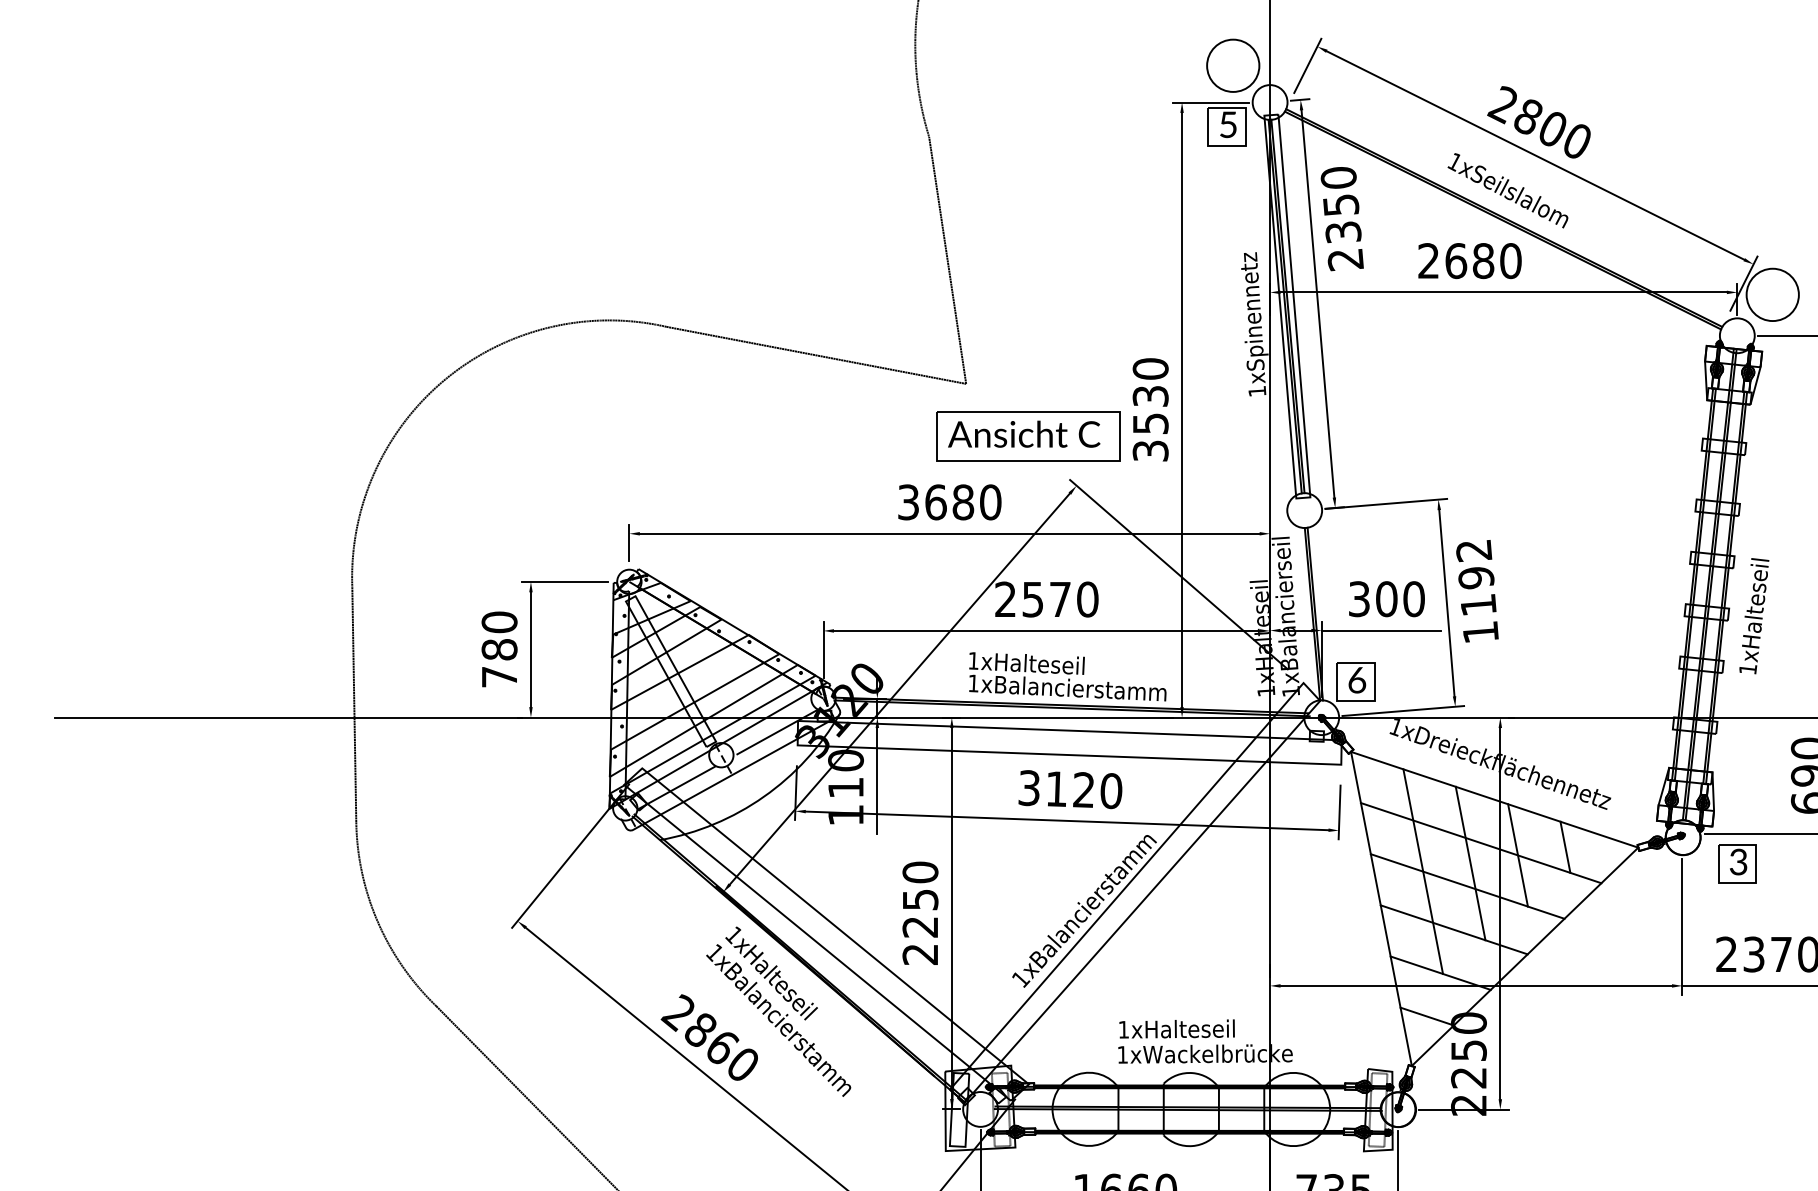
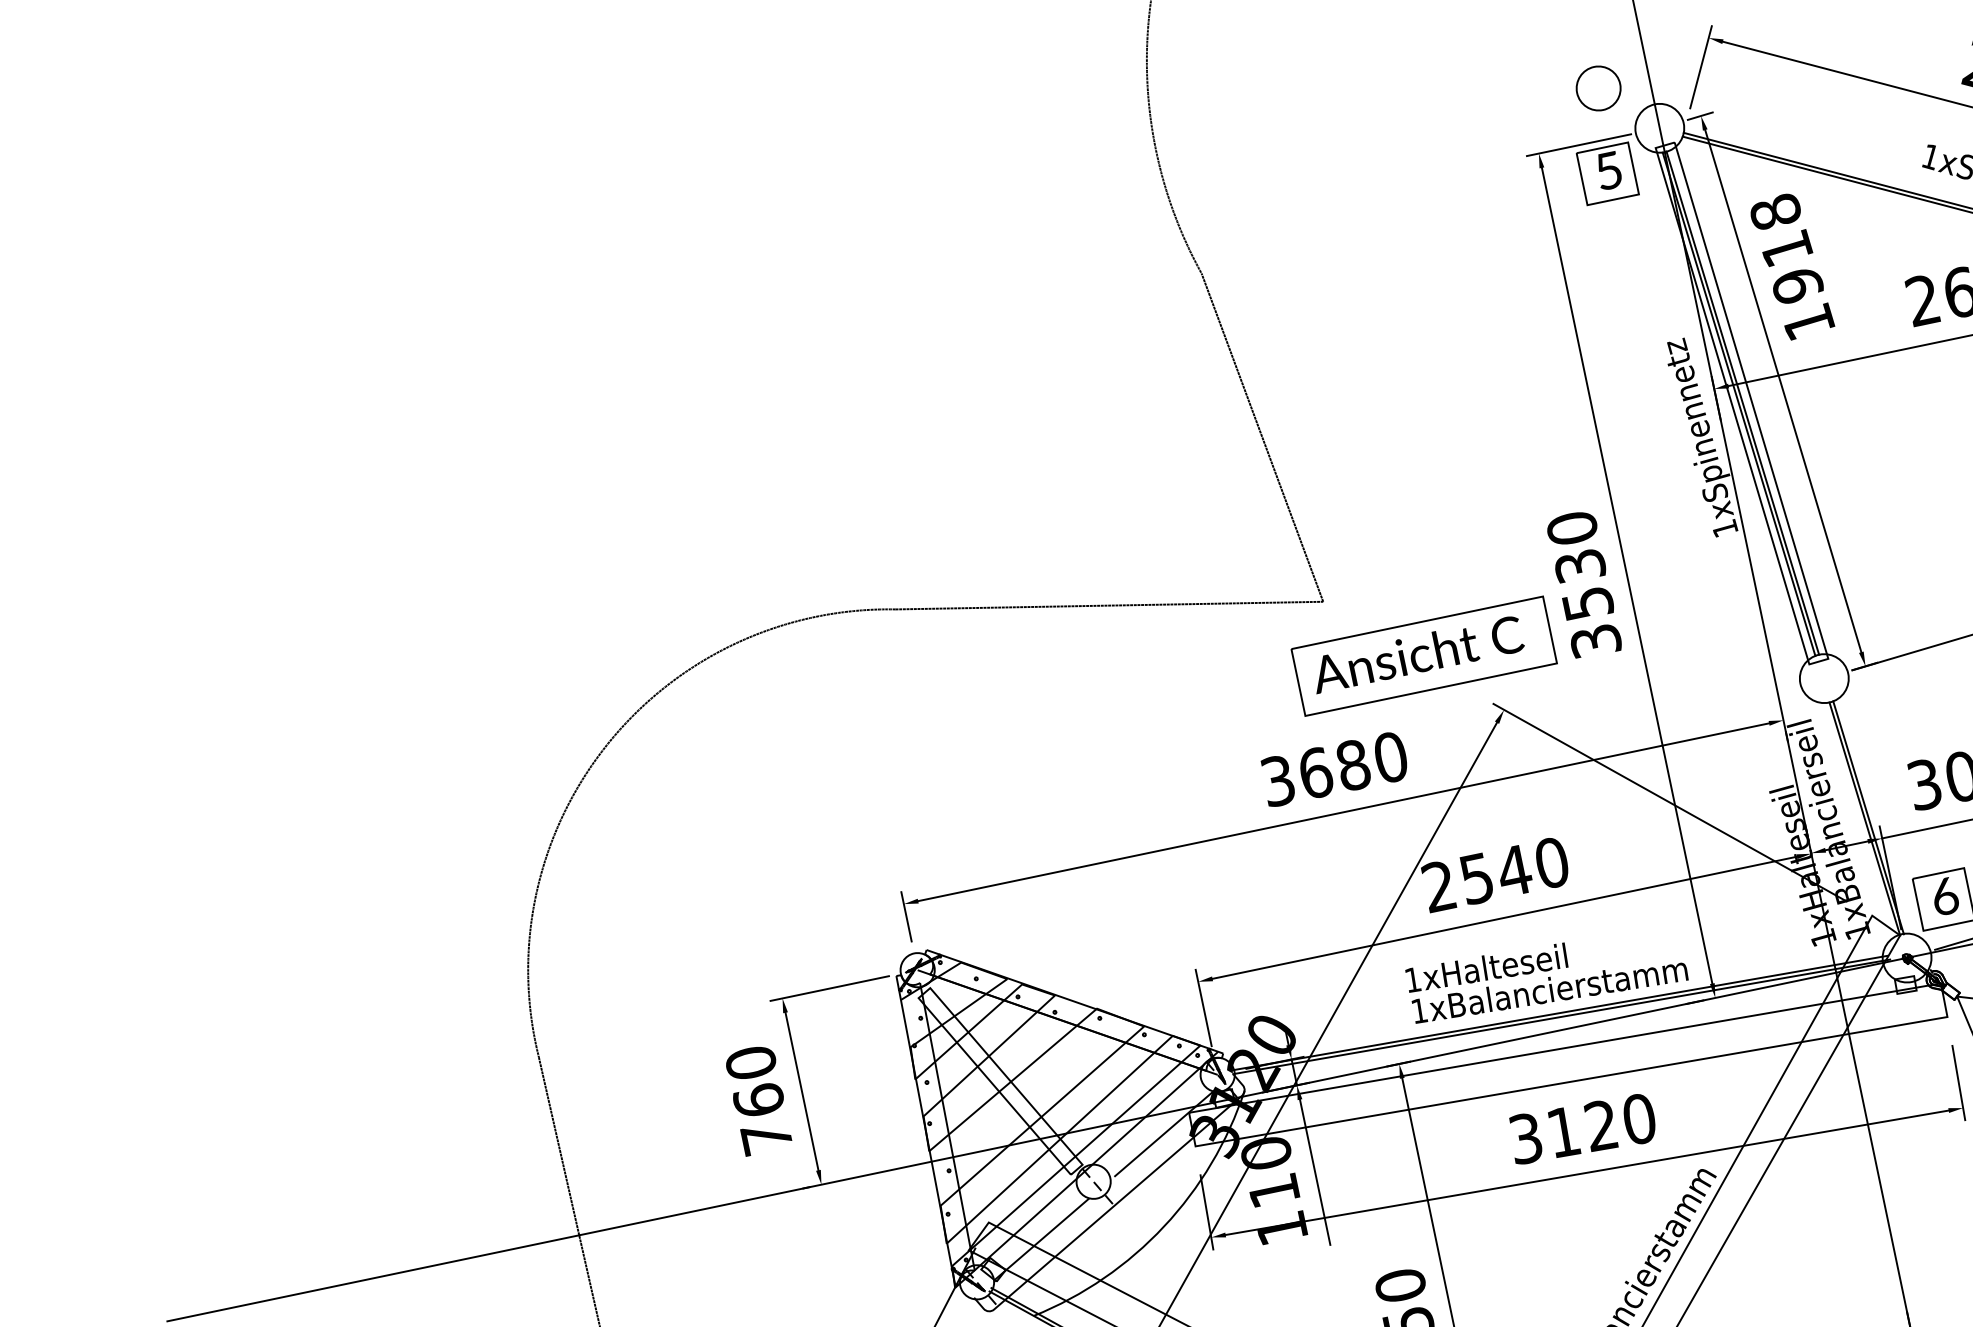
circle: (1233, 65) -> (1598, 88), size x0.6
text: (1342, 218) -> (1792, 266), 2350 -> 1918
text: (1060, 599) -> (1514, 870), 2570 -> 2540
text: (499, 649) -> (758, 1100), 780 -> 760

